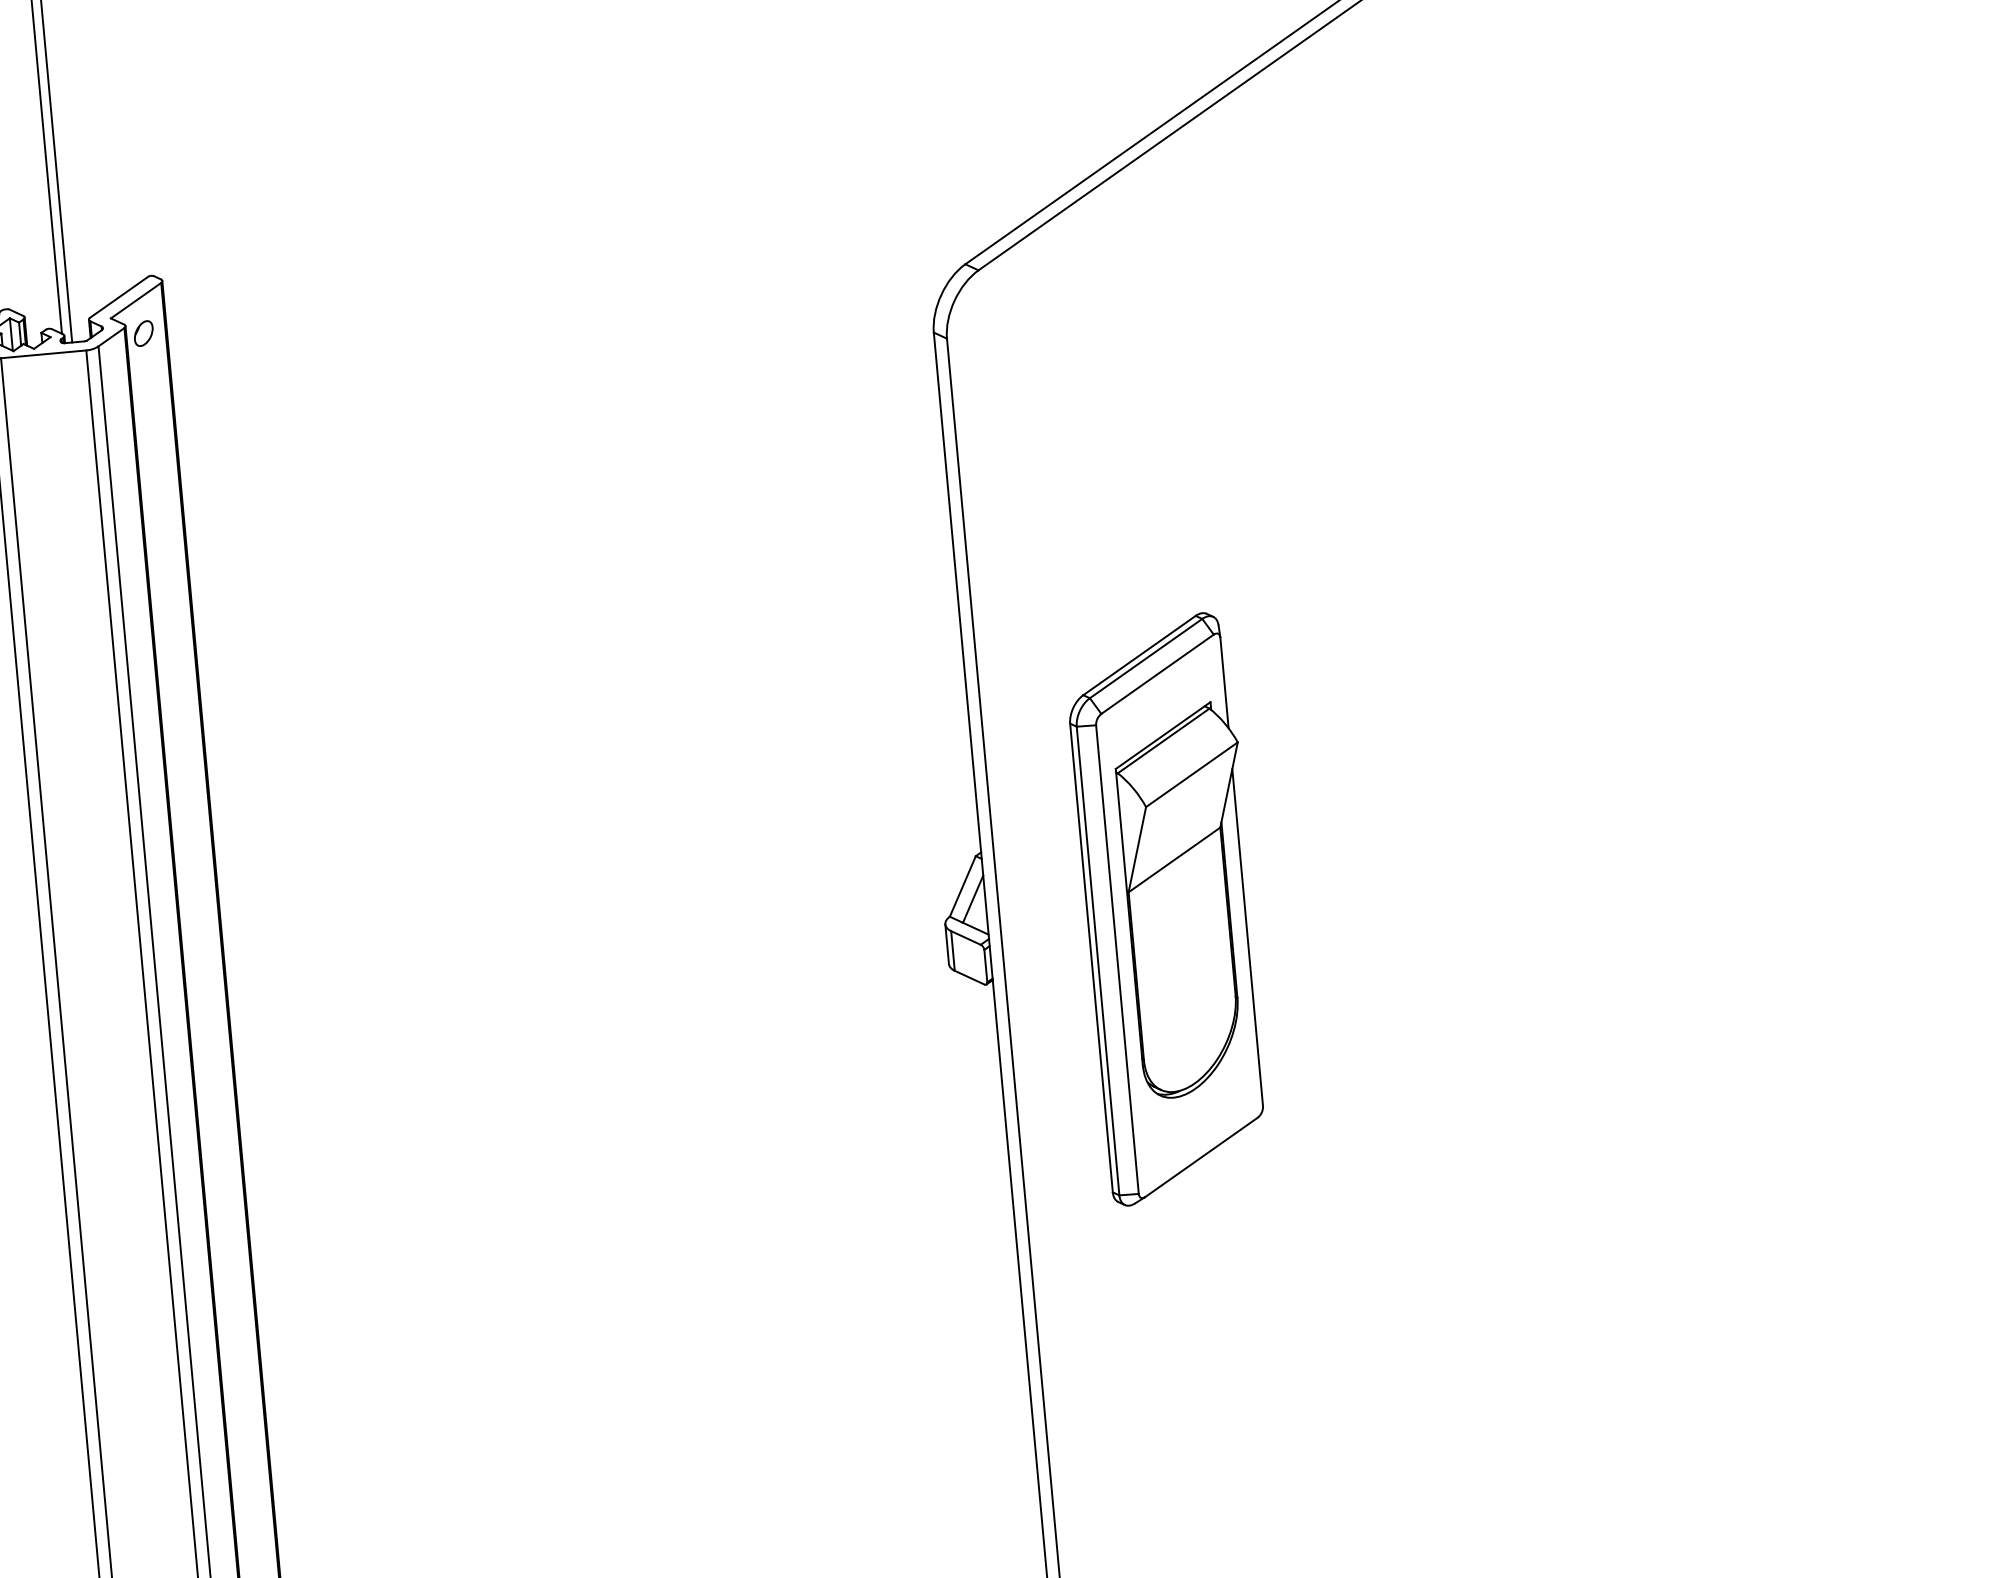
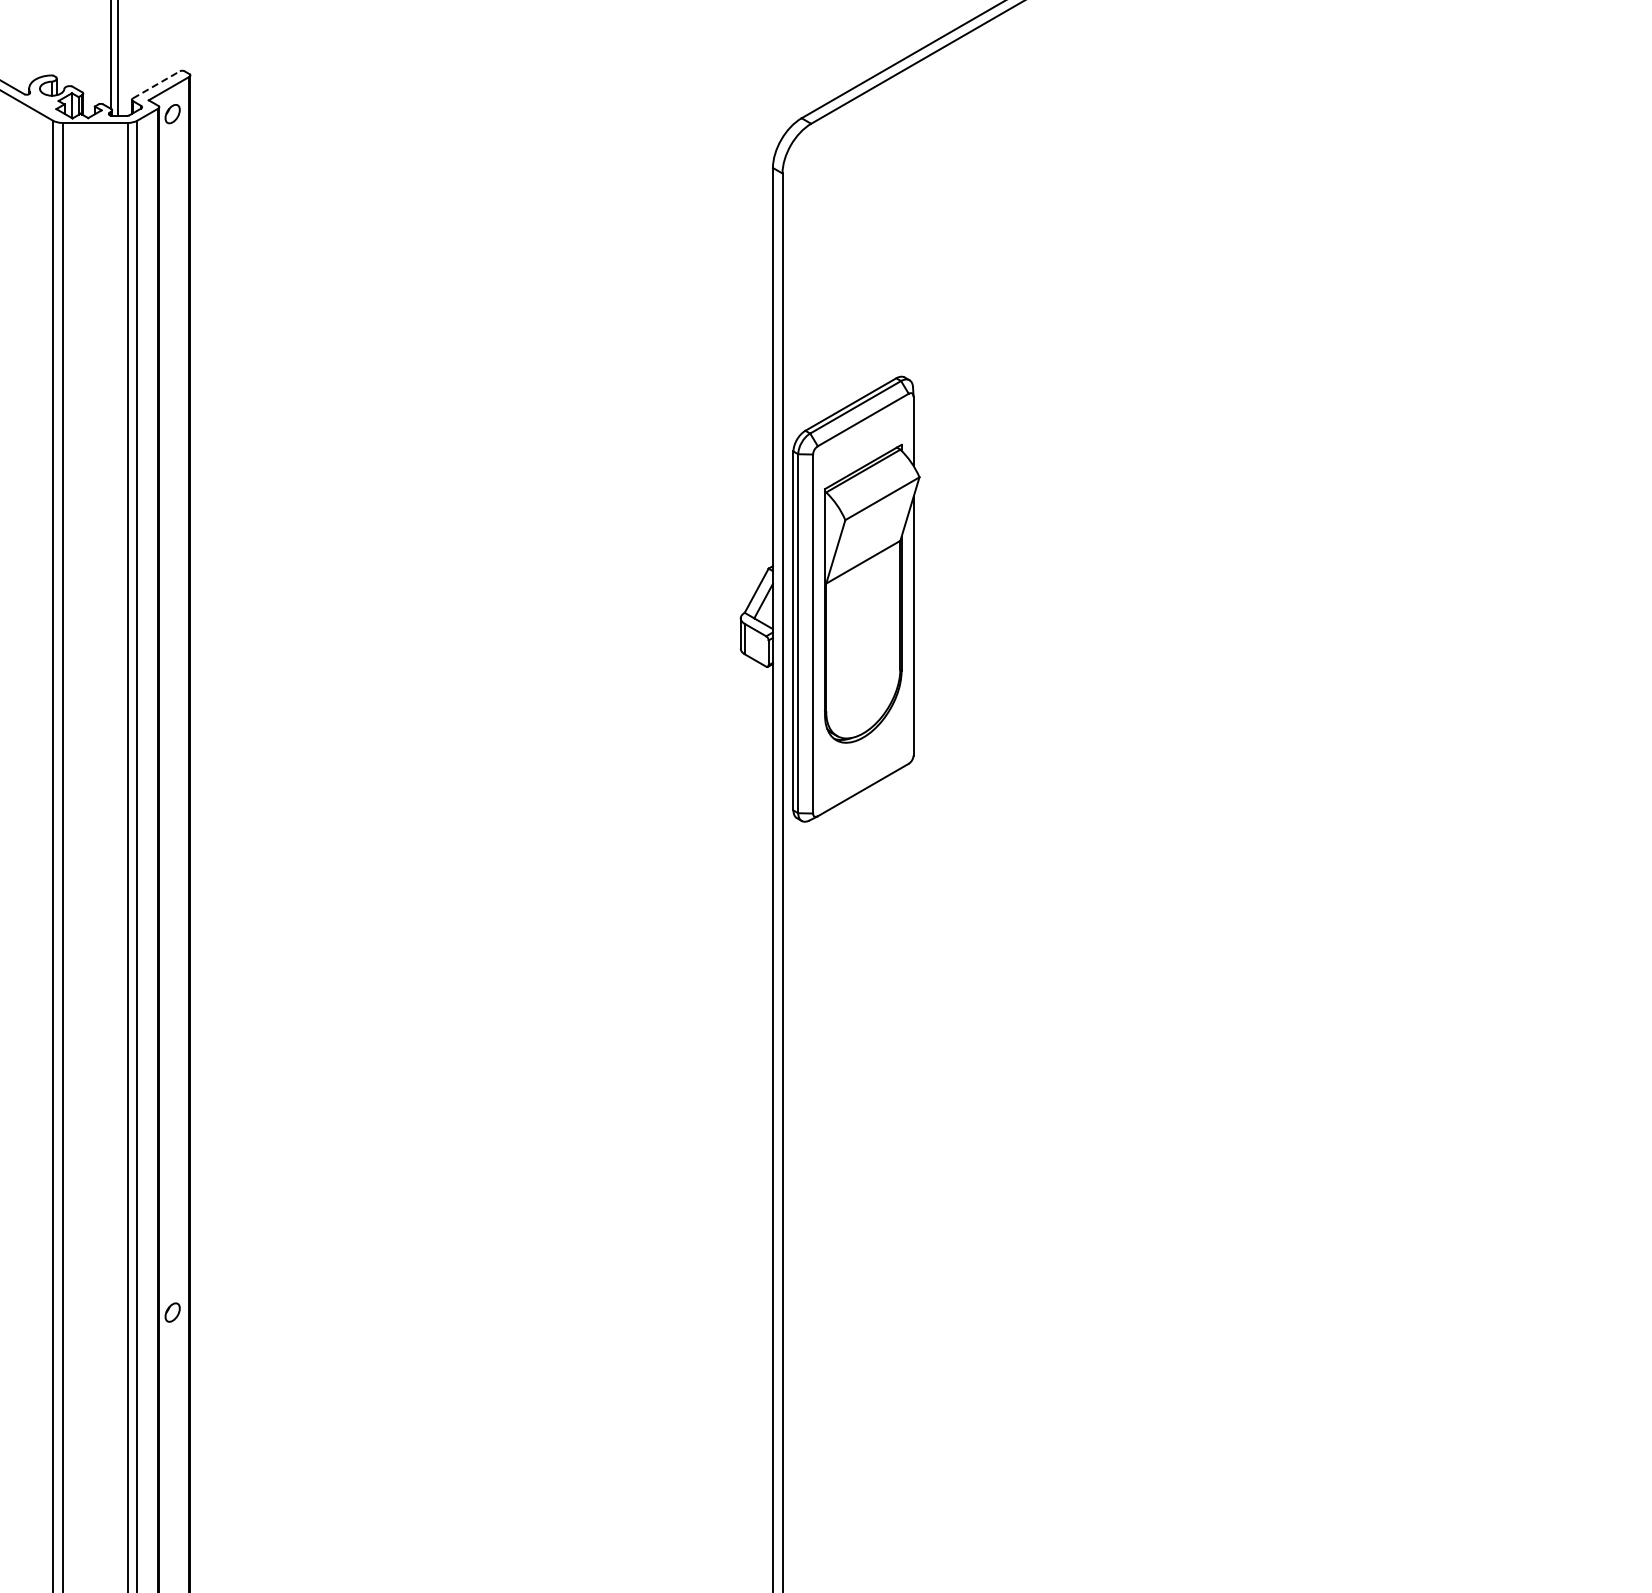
line: (119, 296) -> (156, 84), solid -> dashed
part: (1169, 908) -> (856, 598), moved

